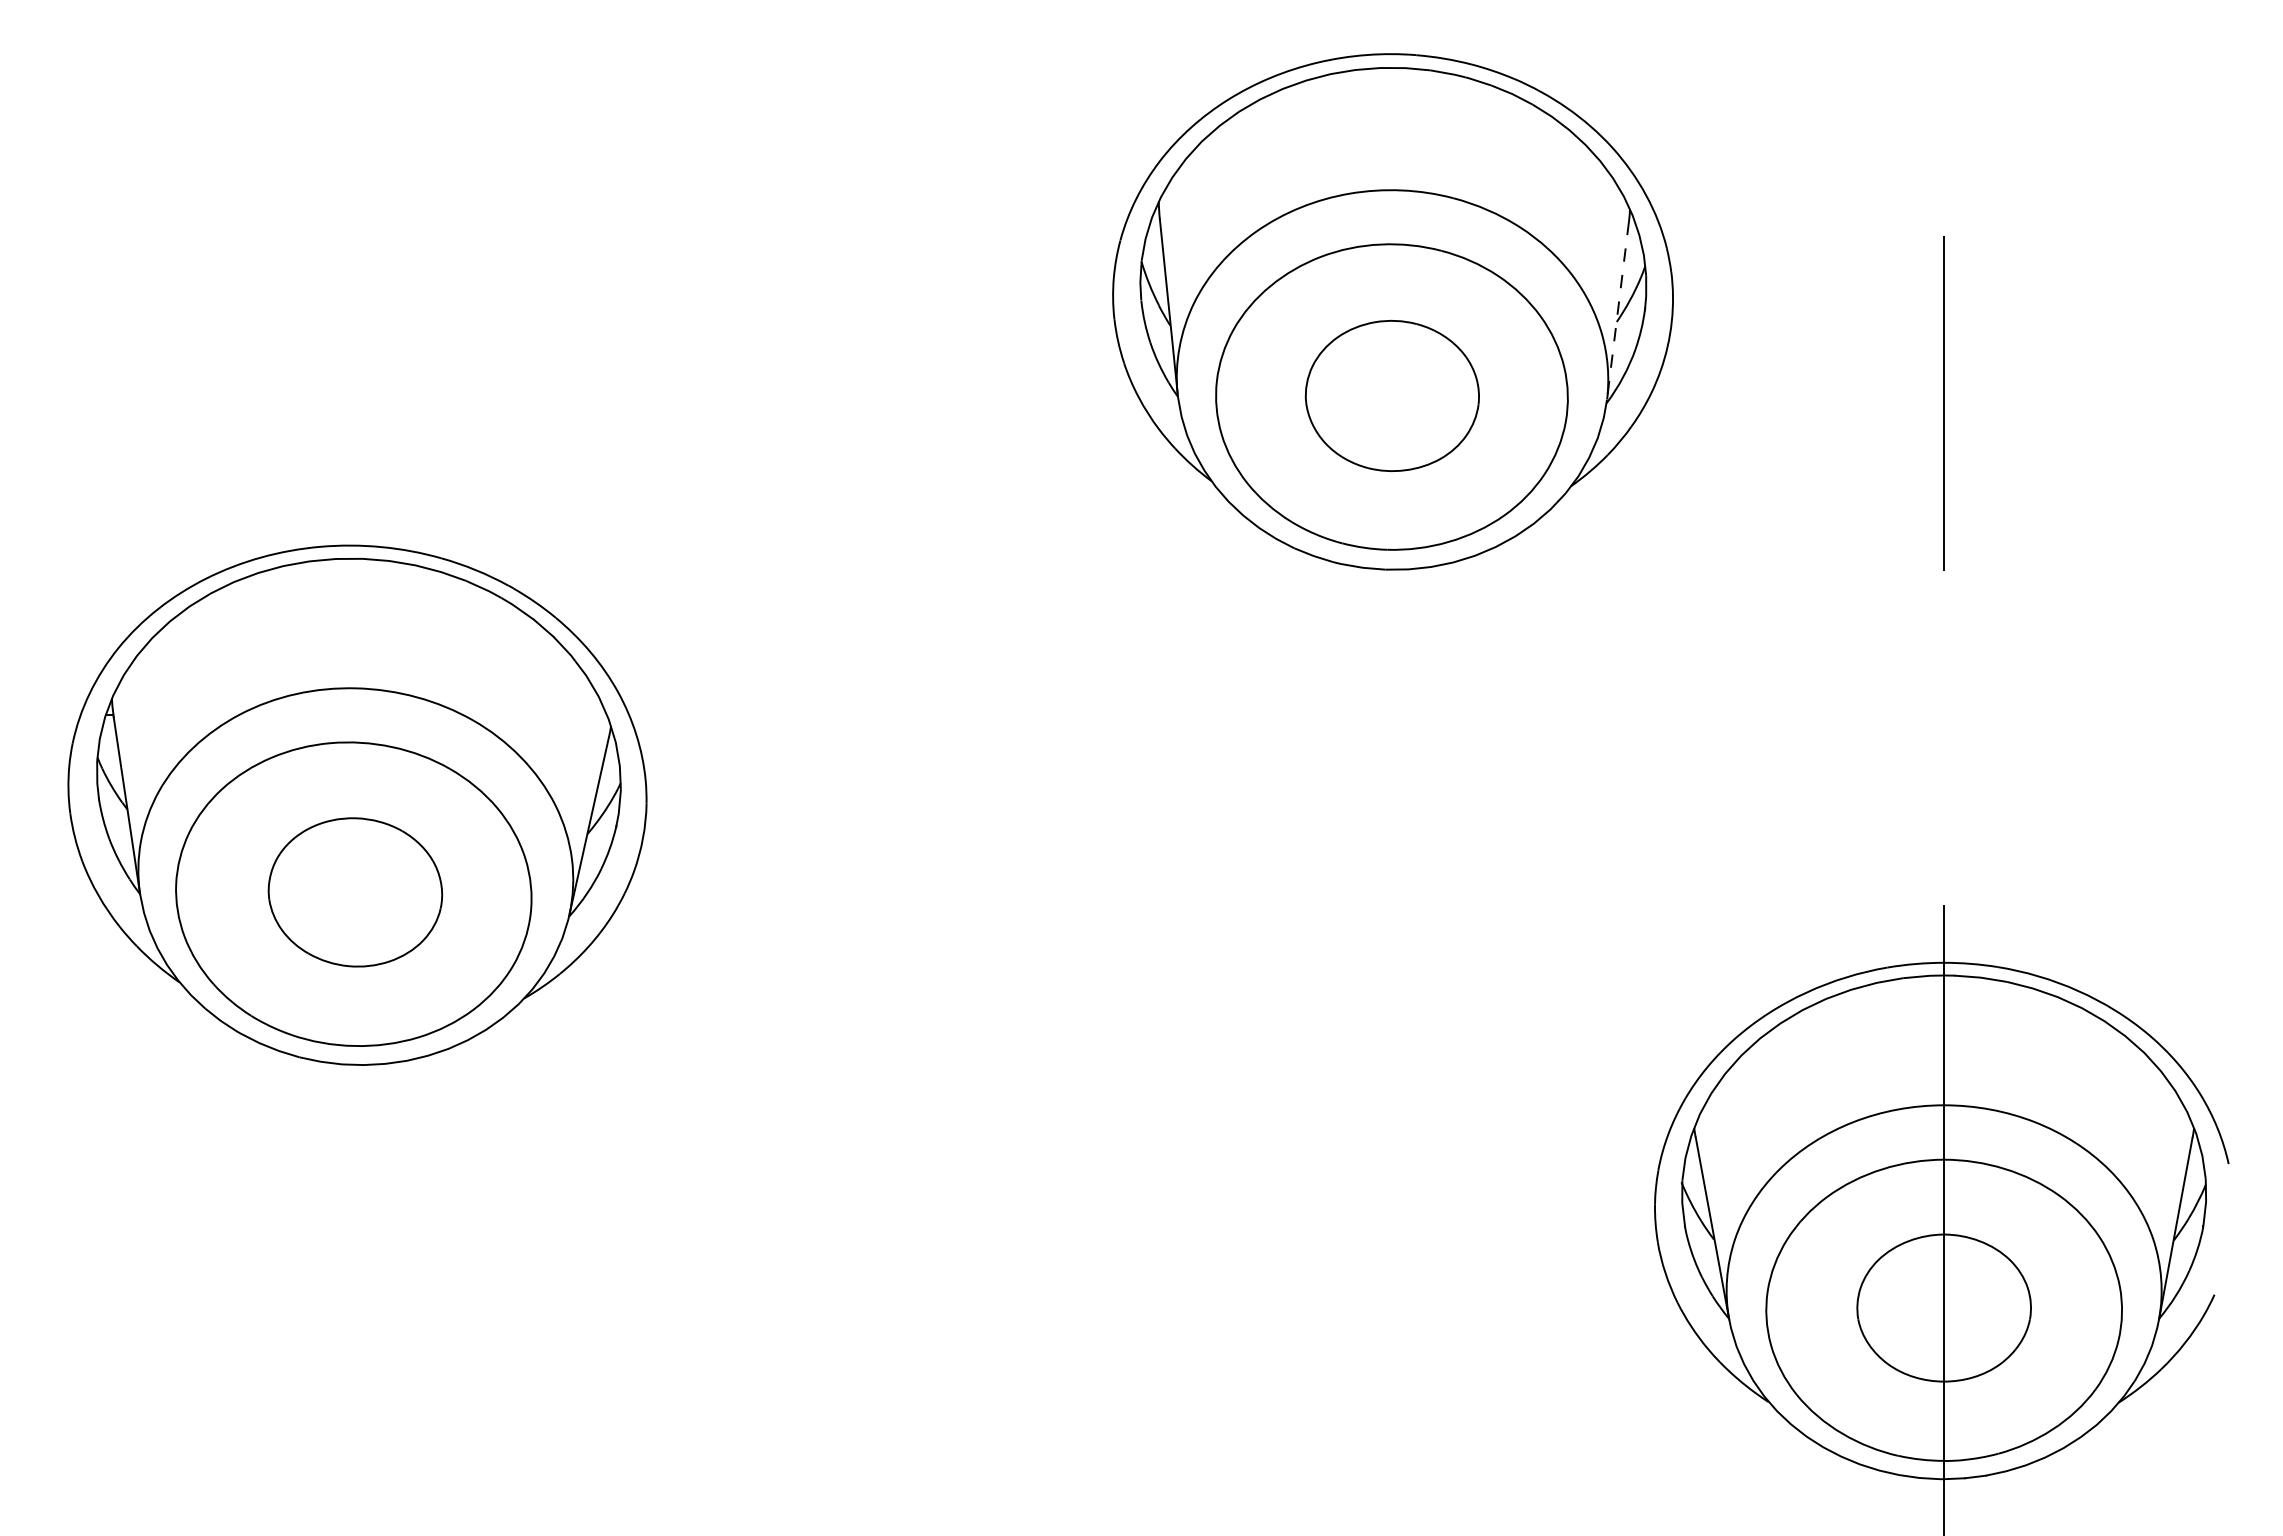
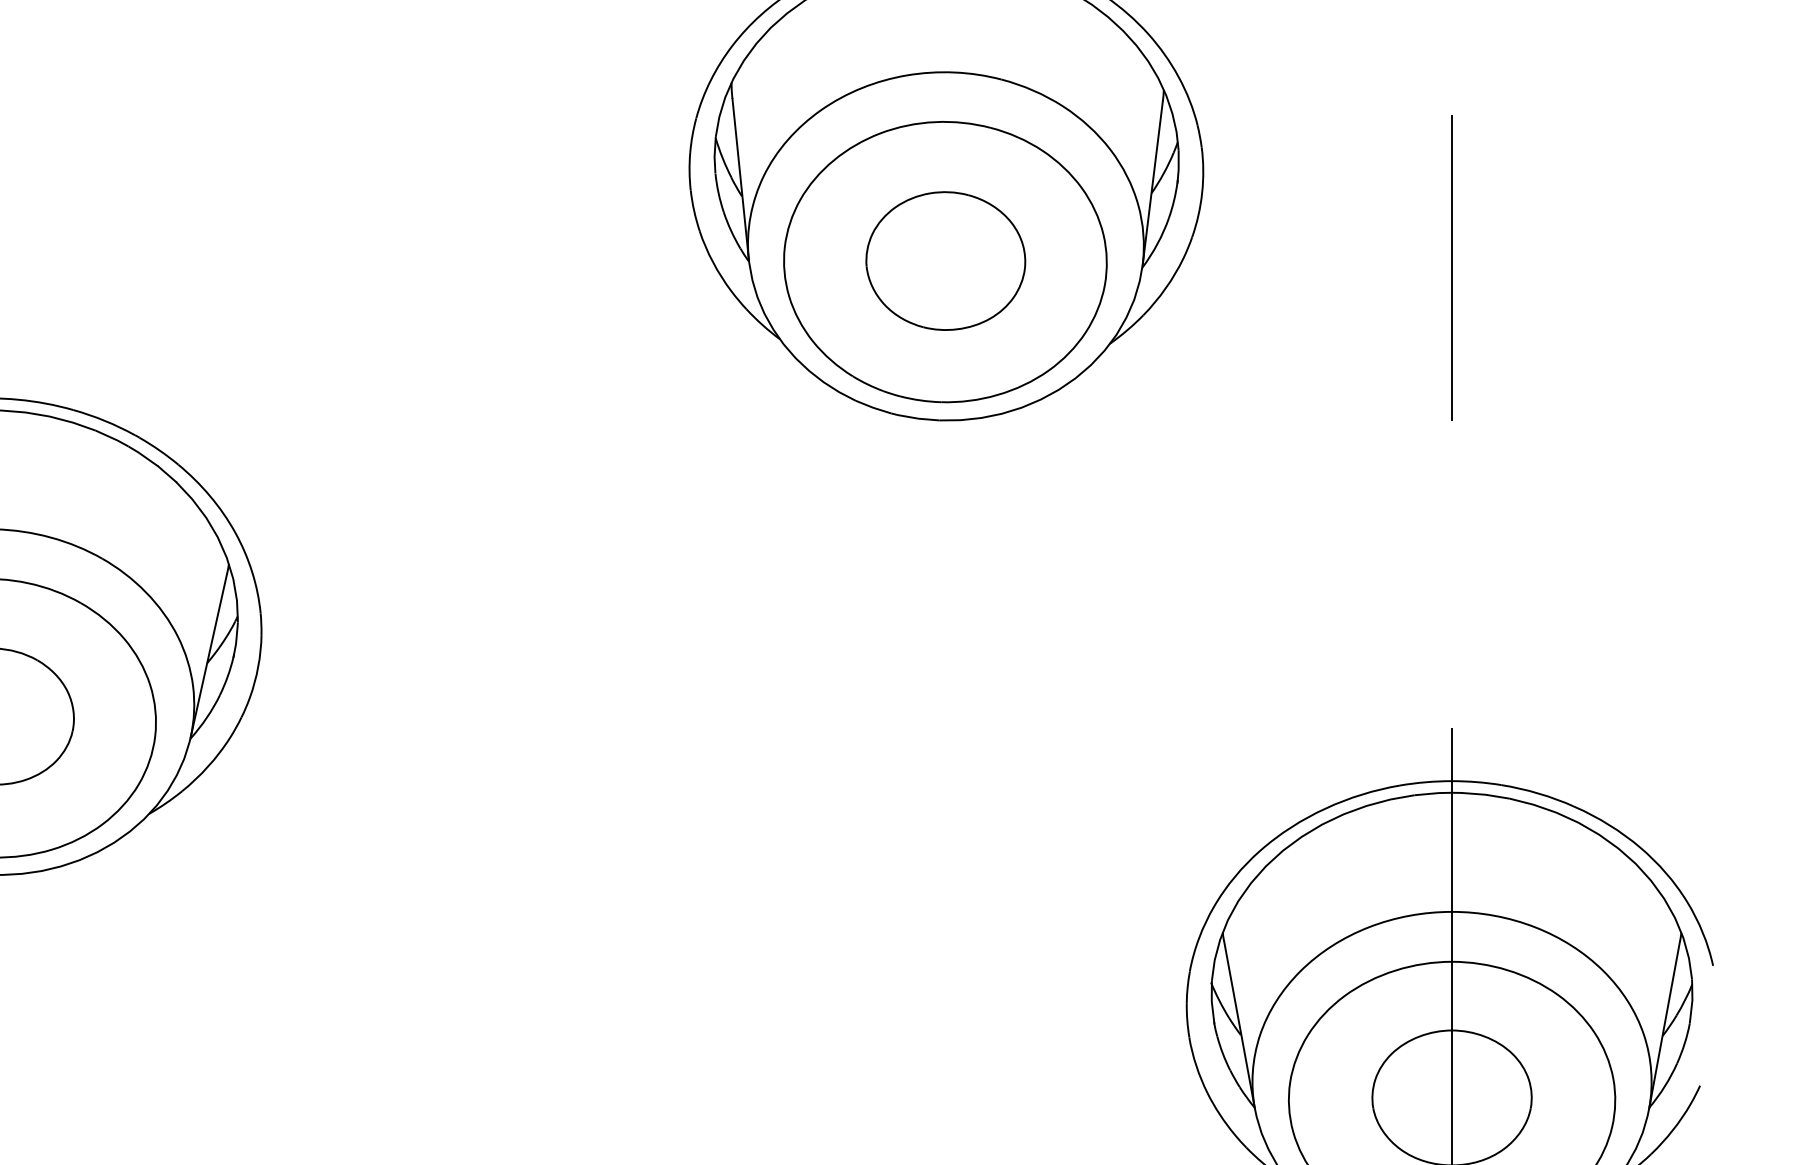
line: (1617, 310) -> (1152, 182), dashed -> solid

